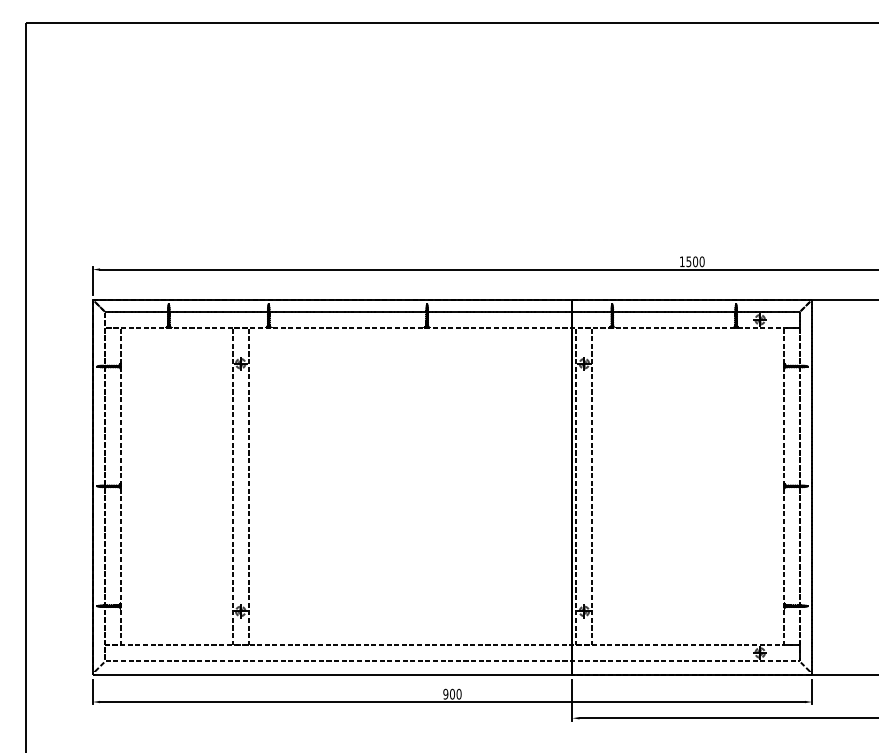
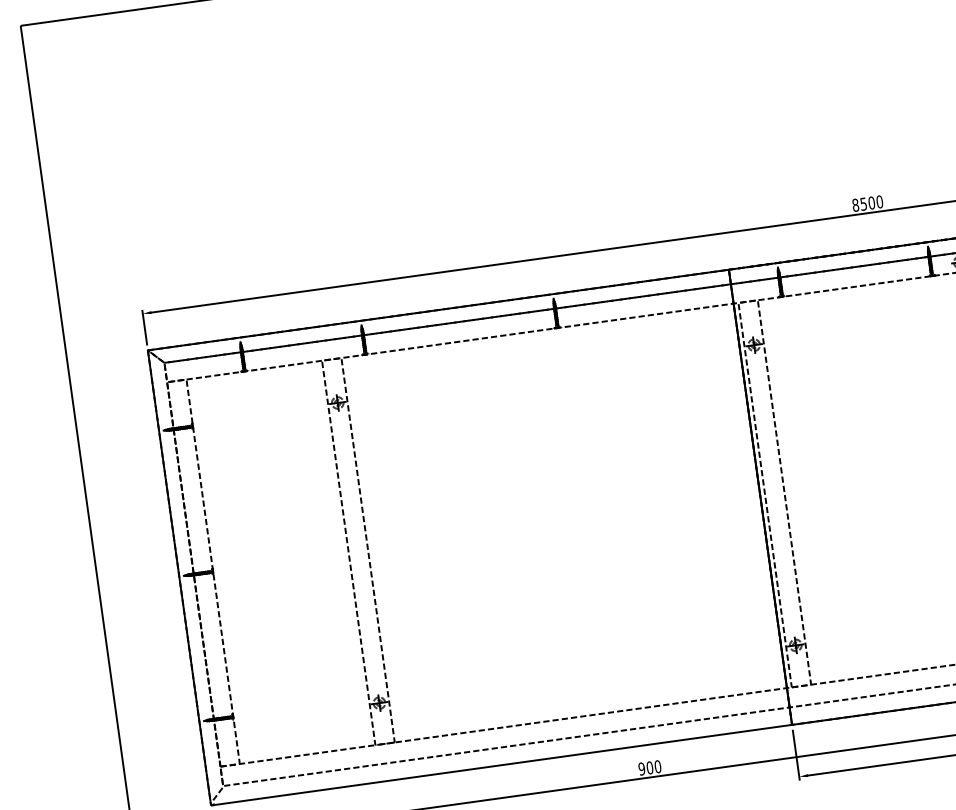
text: (681, 261) -> (854, 205), 1500 -> 8500

